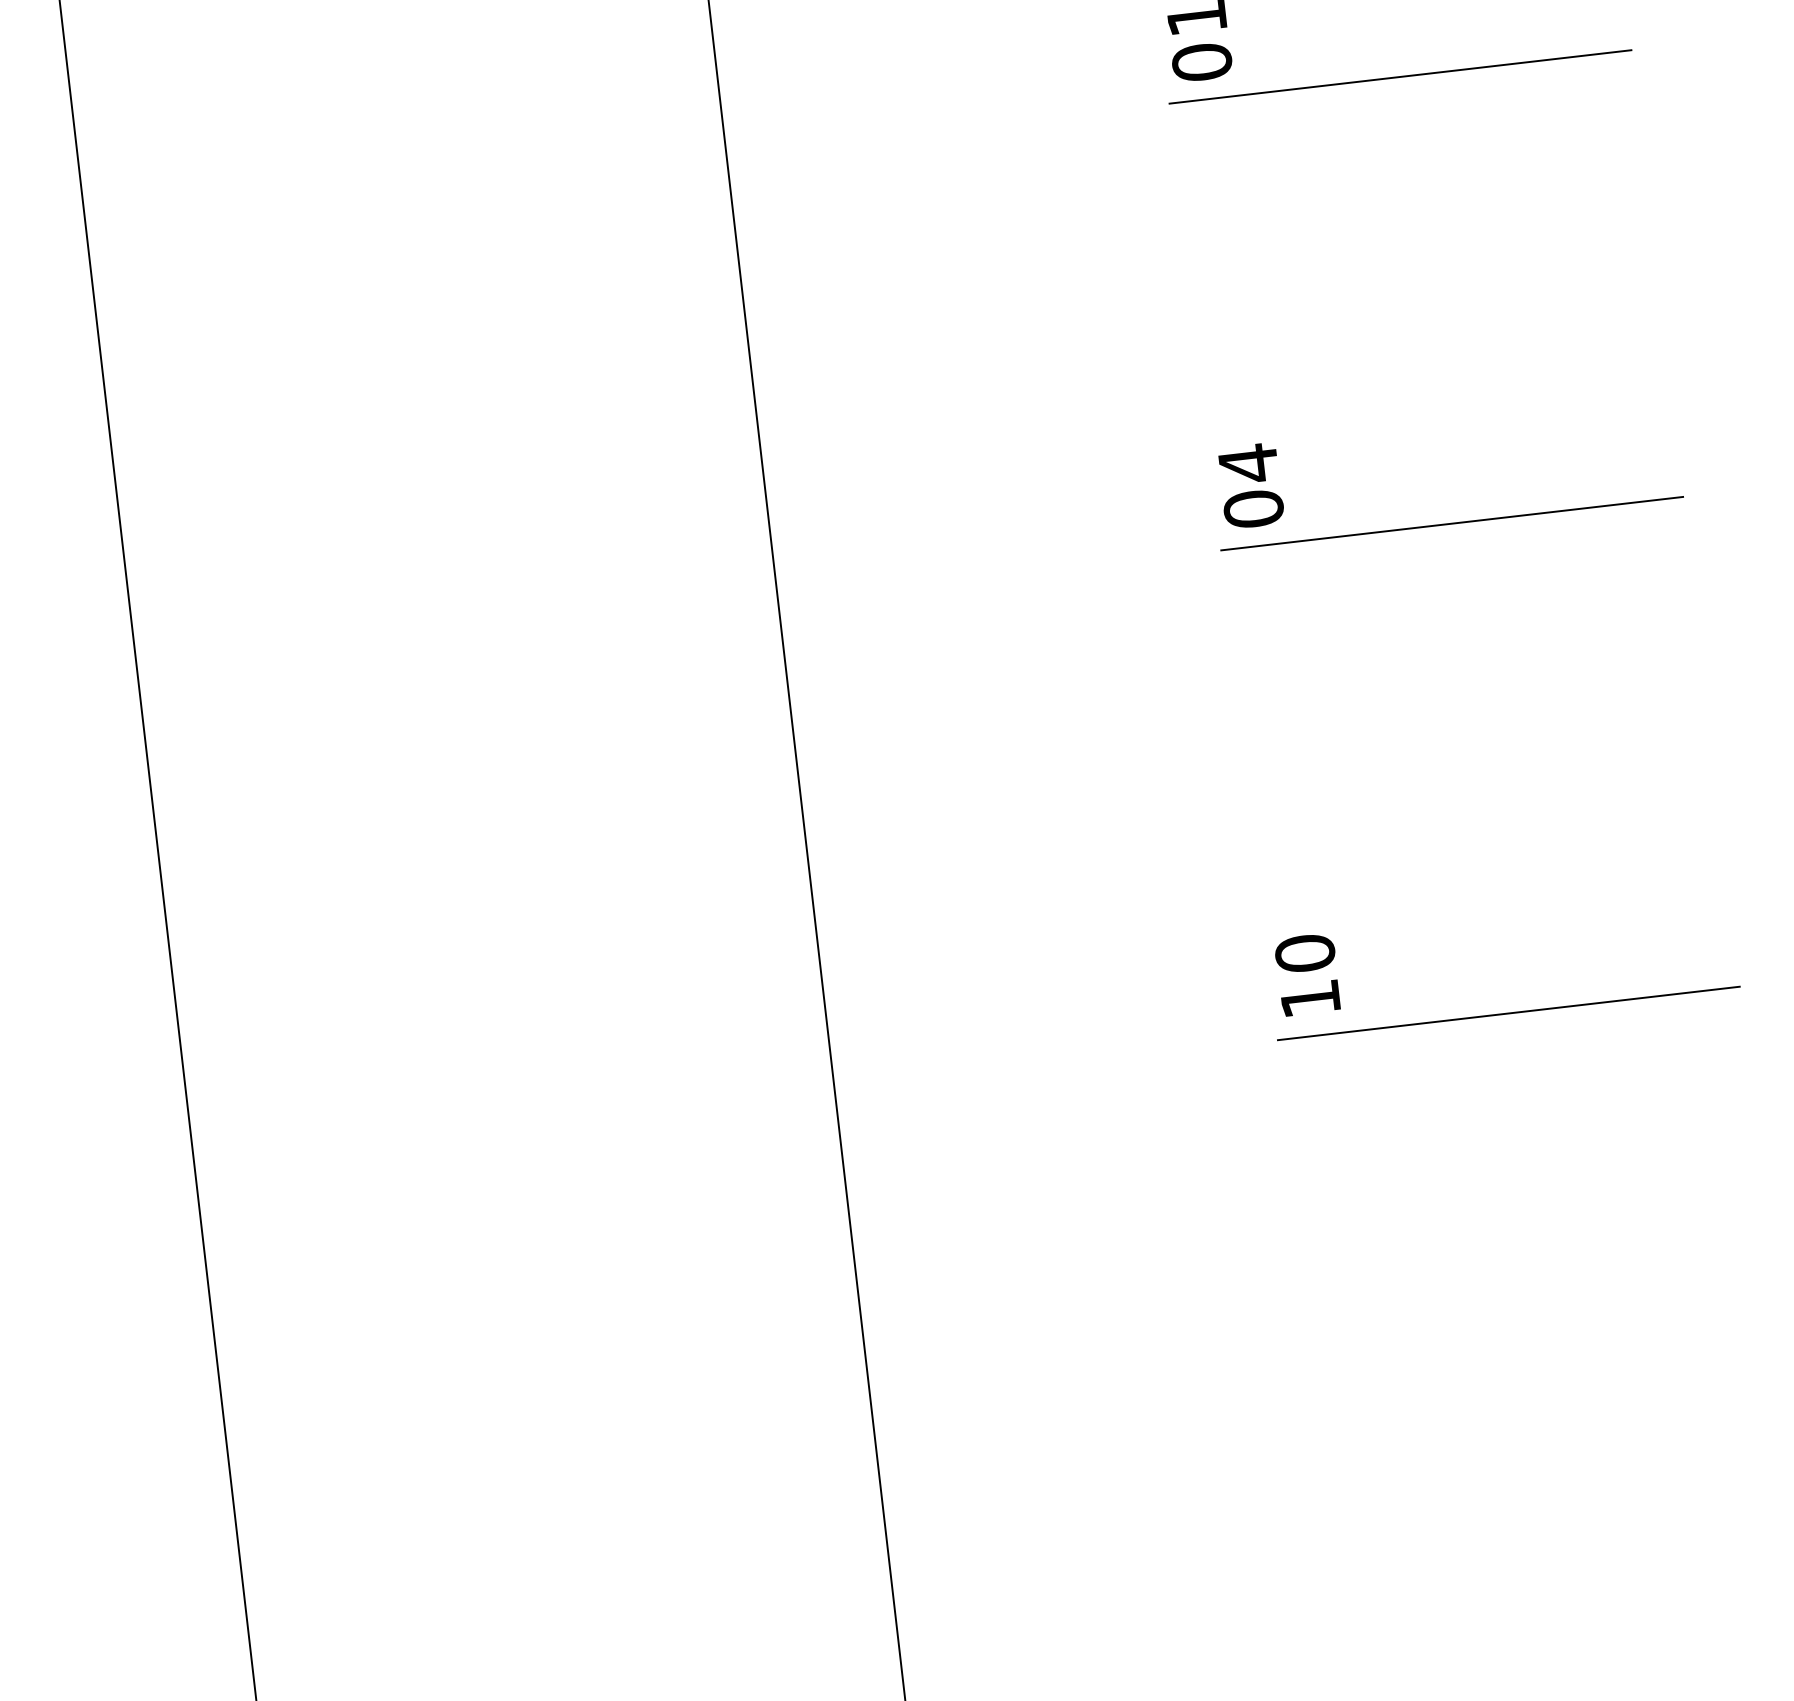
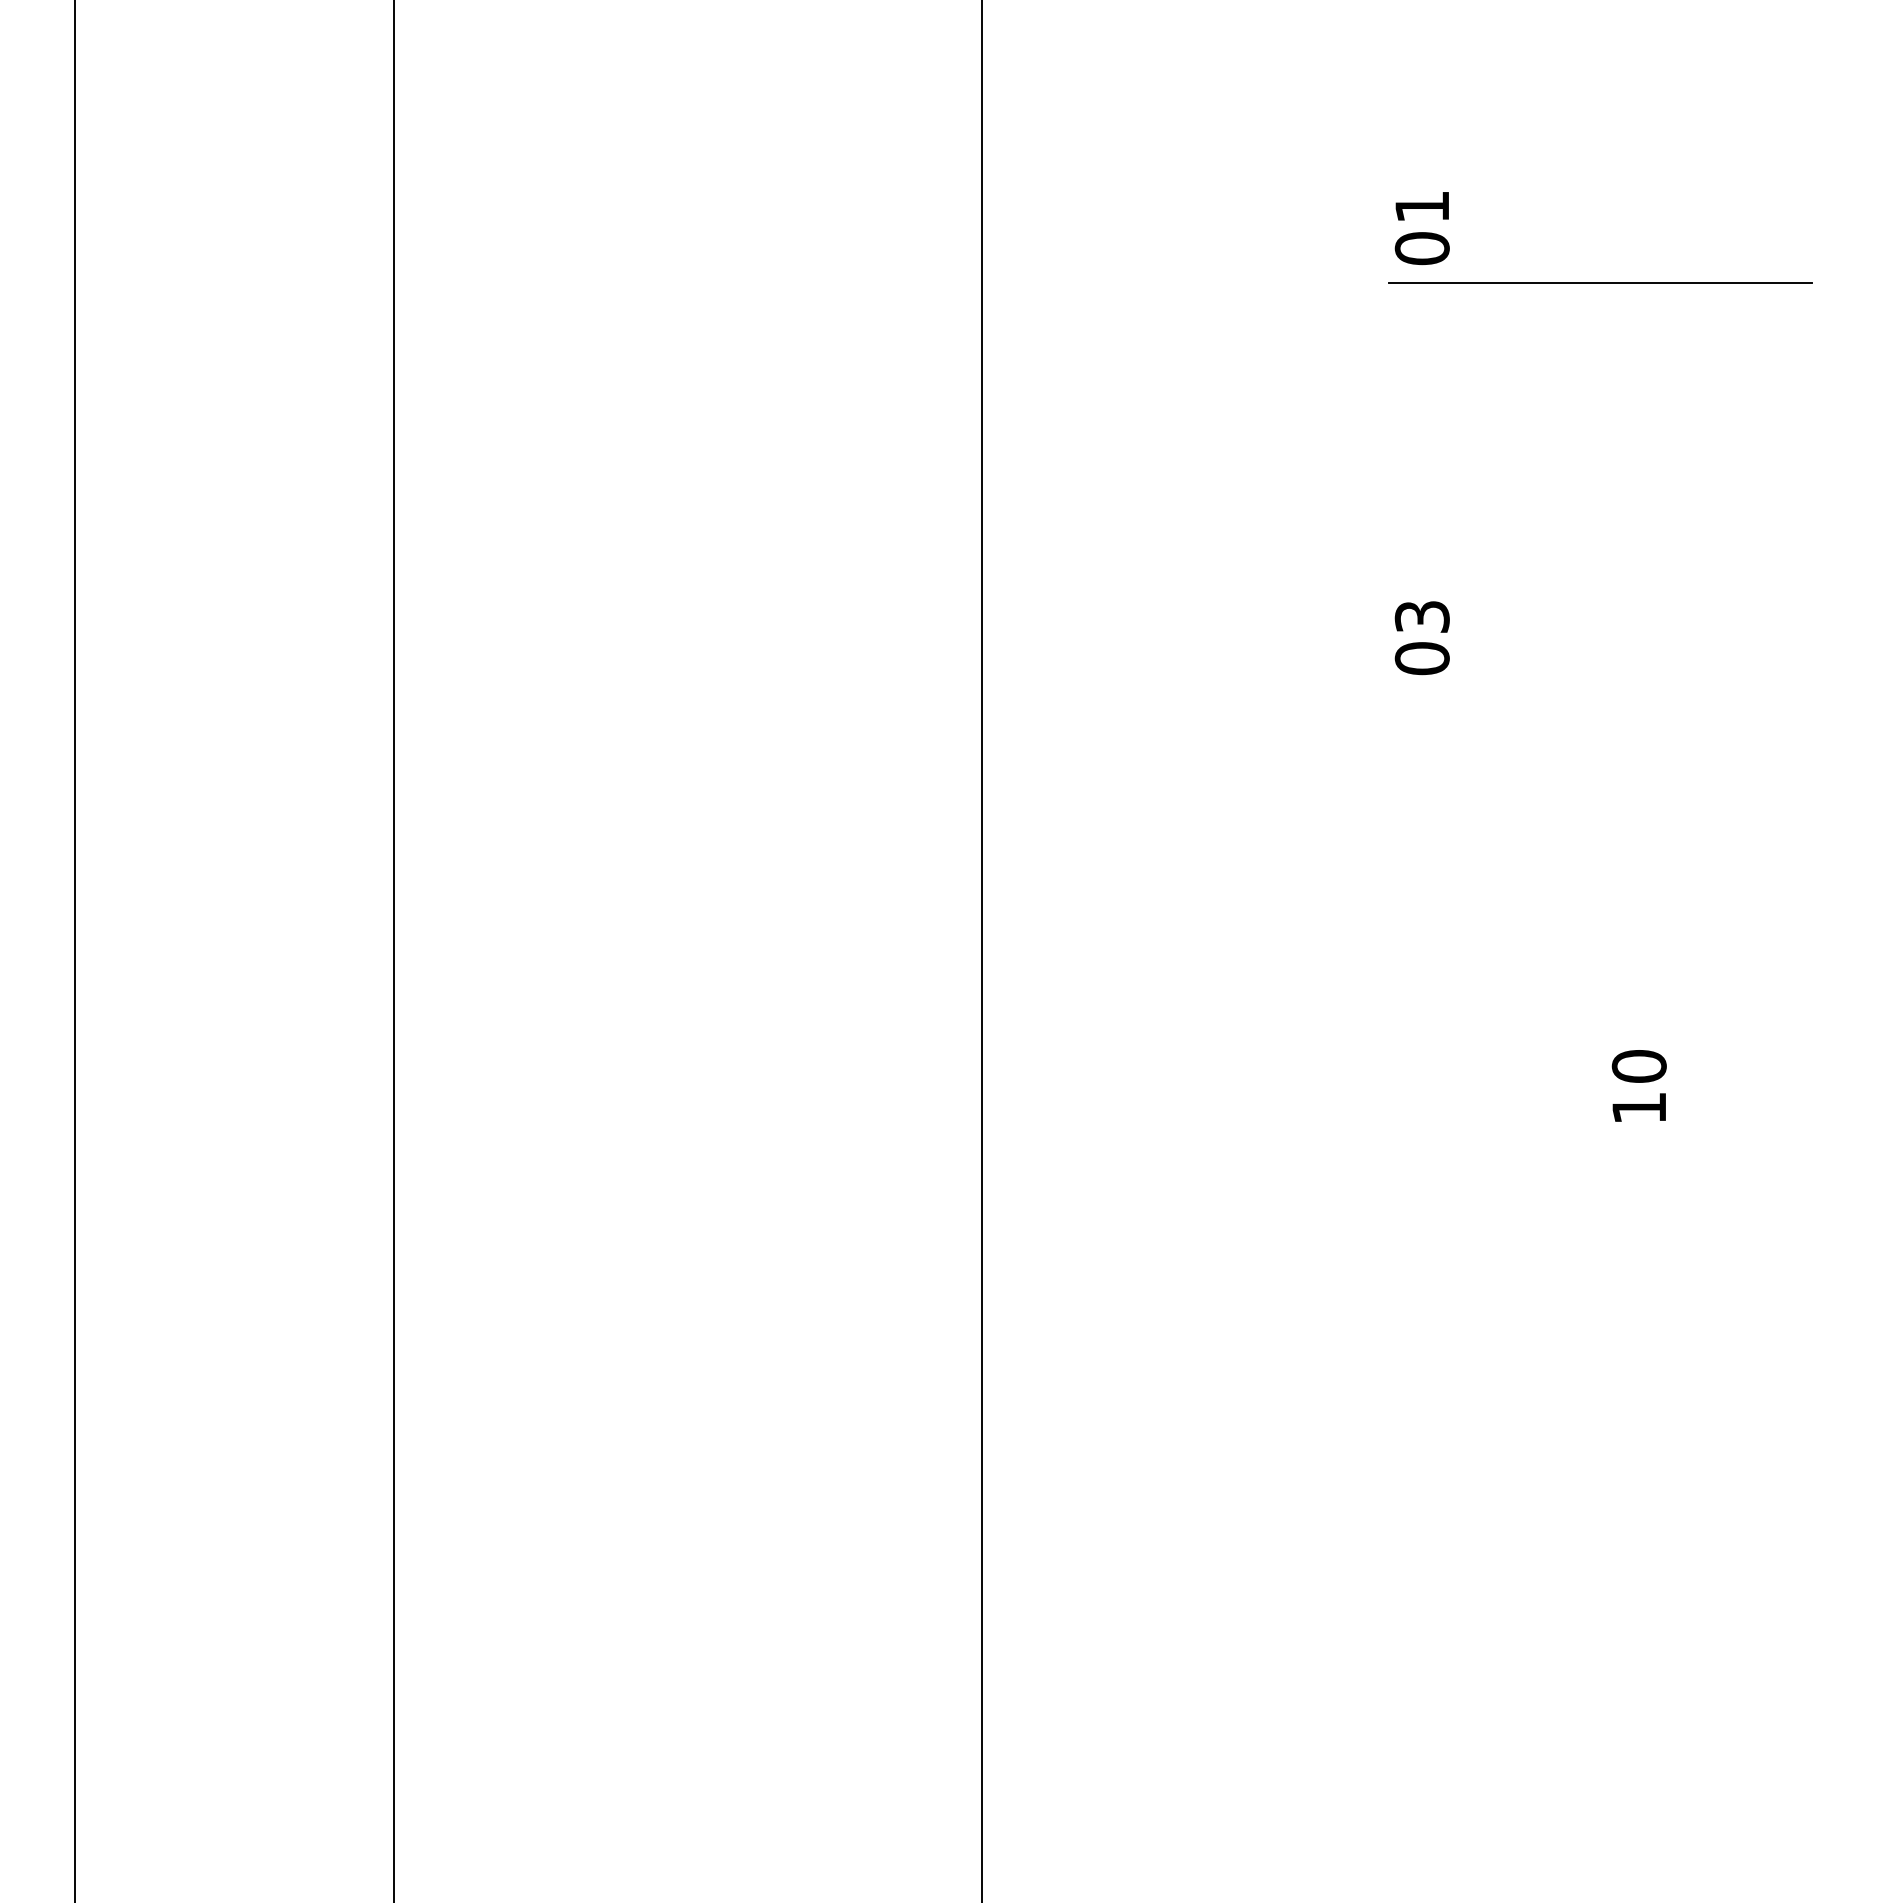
text: (1247, 463) -> (1421, 616), 04 -> 03
line: (1452, 523) -> (1600, 692), removed
text: (1306, 974) -> (1638, 1085), moved
line: (1508, 1013) -> (1600, 1142), removed

